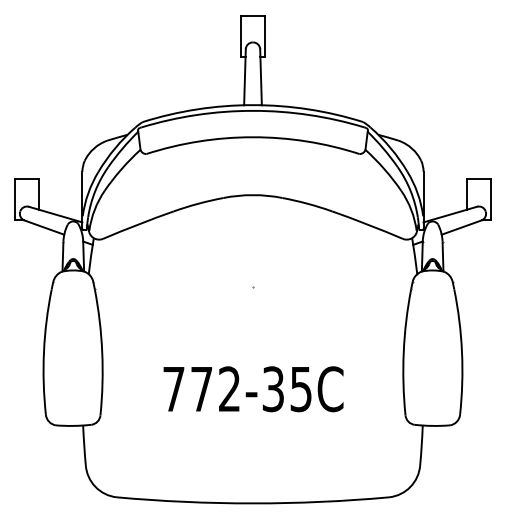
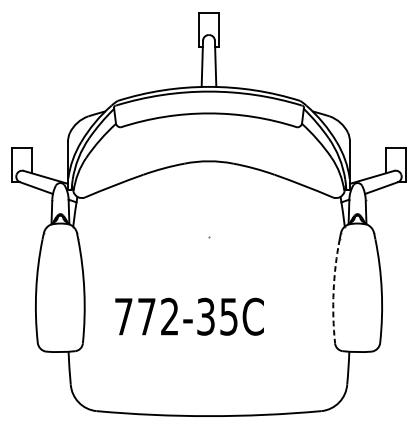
arc: (403, 352) -> (333, 291), solid -> dashed
text: (253, 389) -> (189, 317), moved

